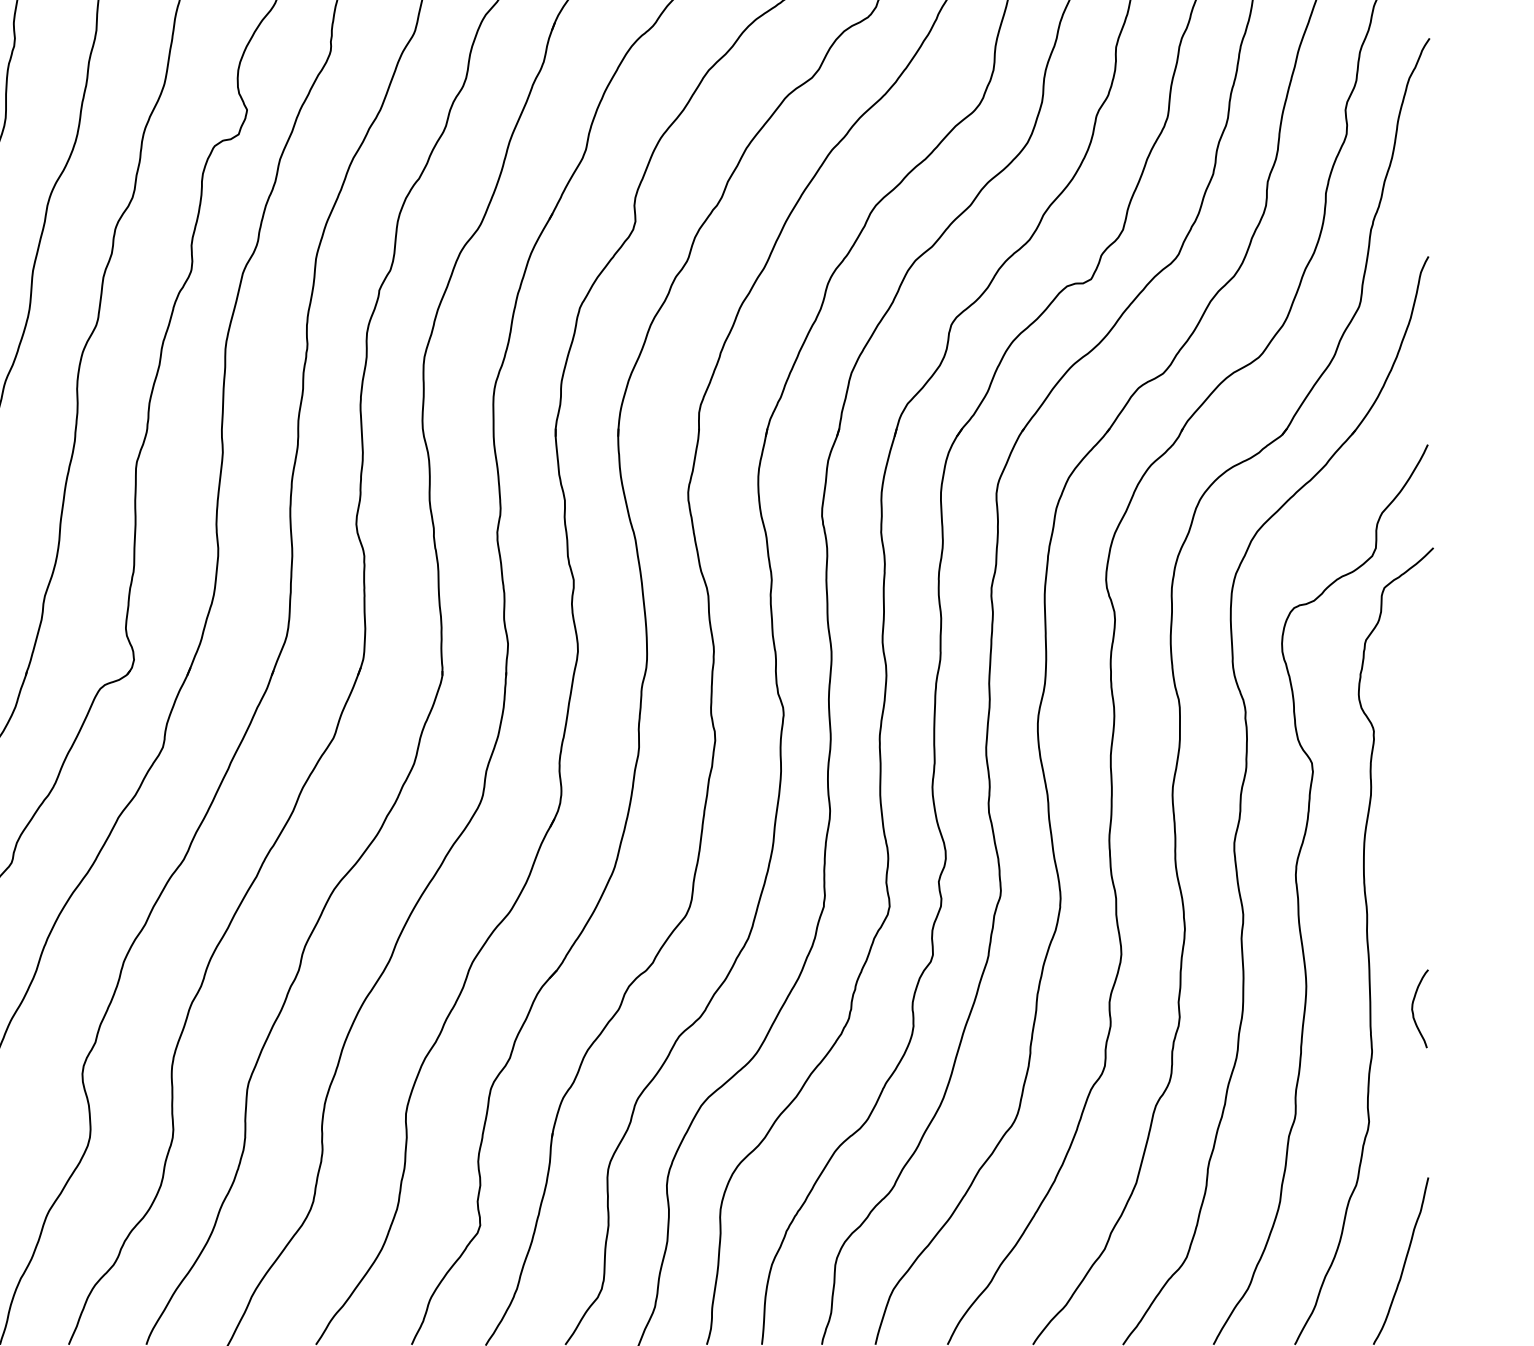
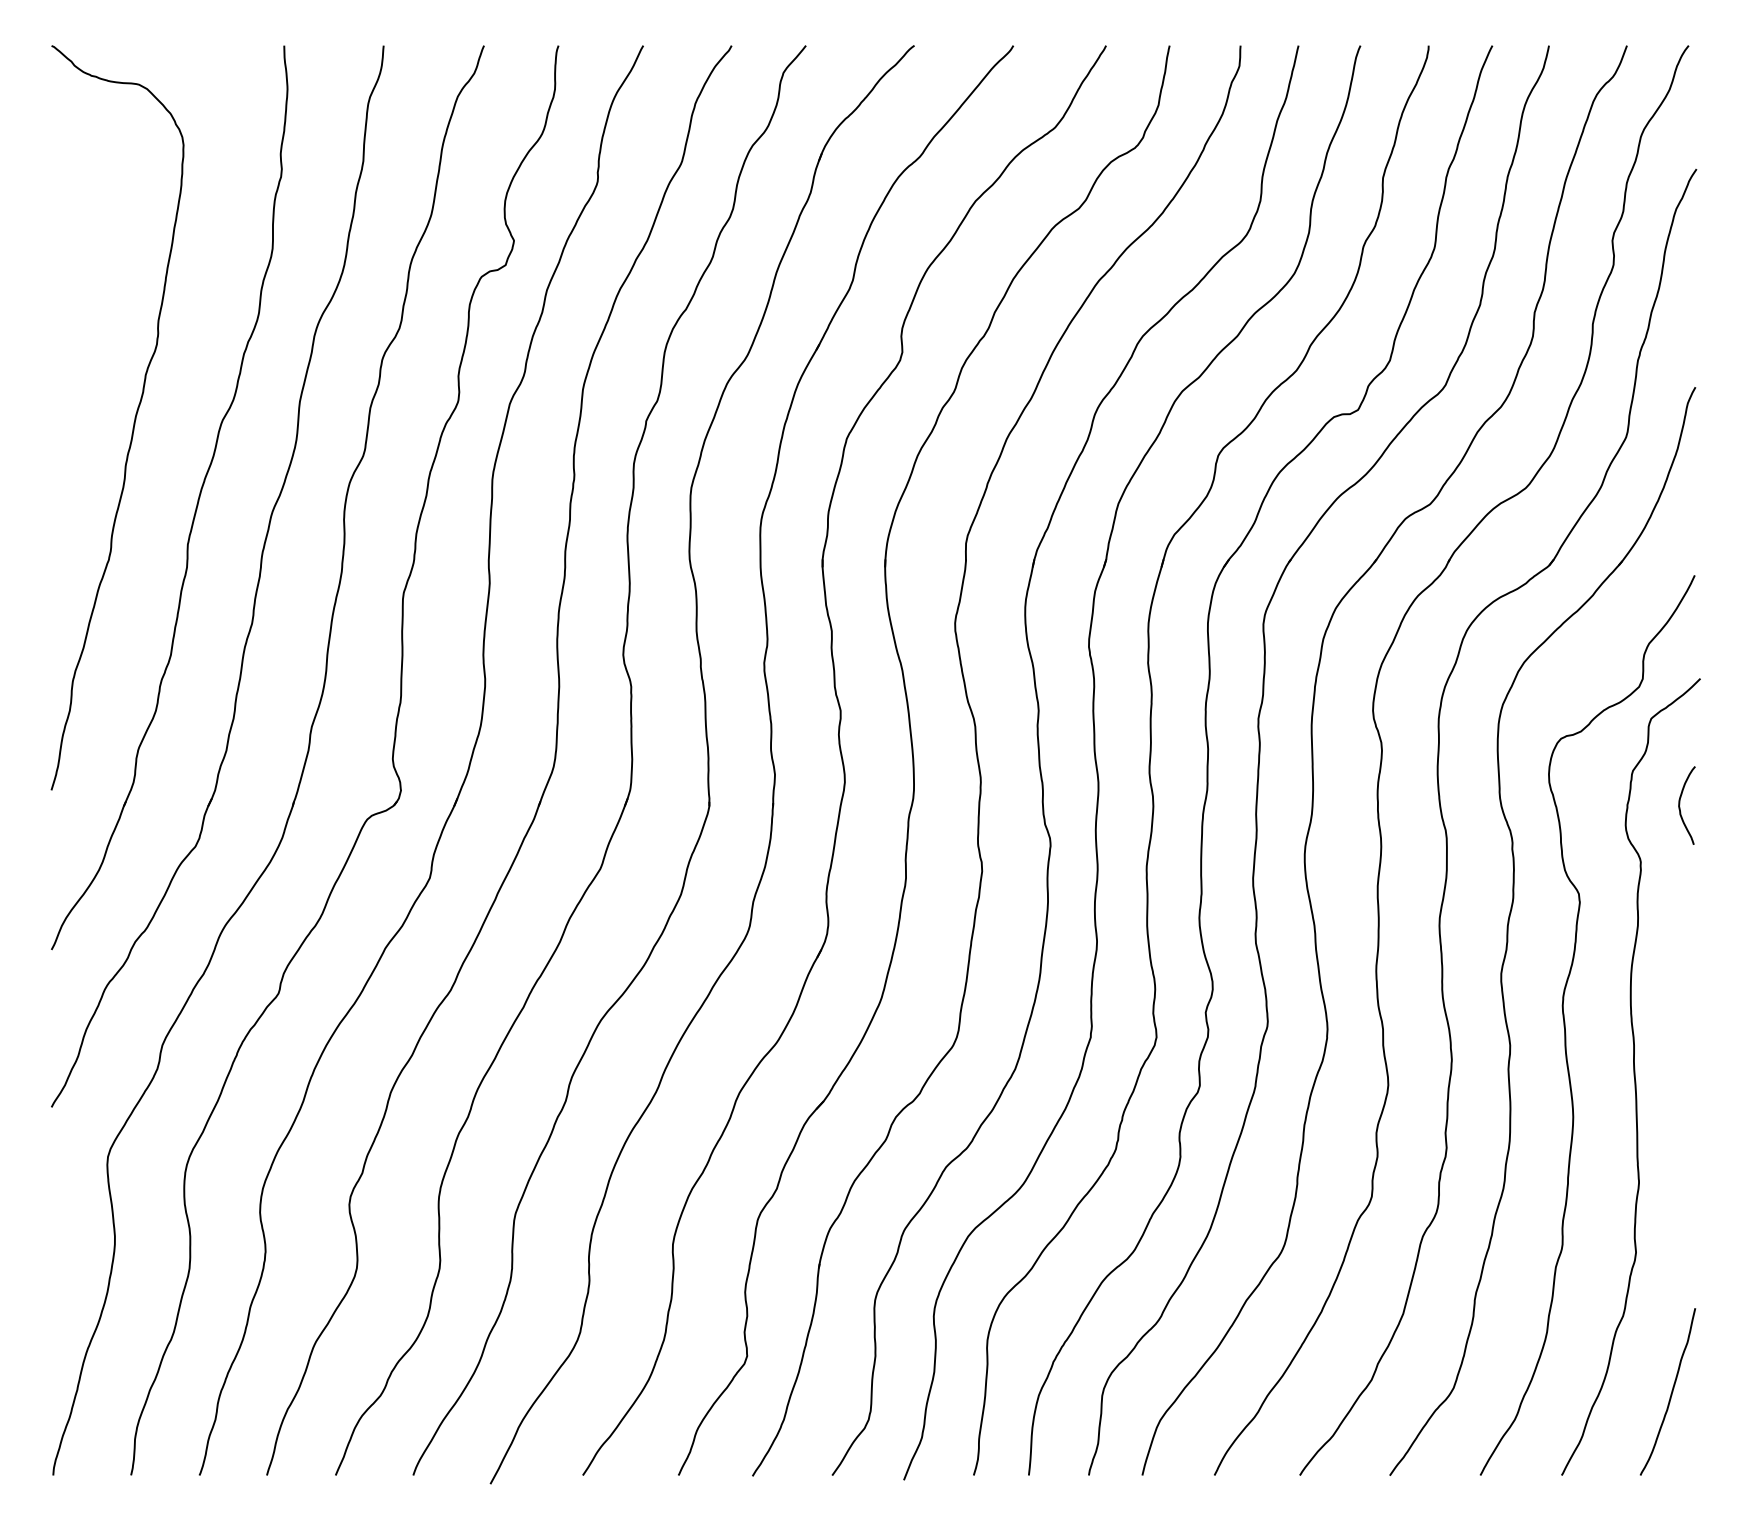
curve: (1413, 1007) -> (1680, 804), moved

